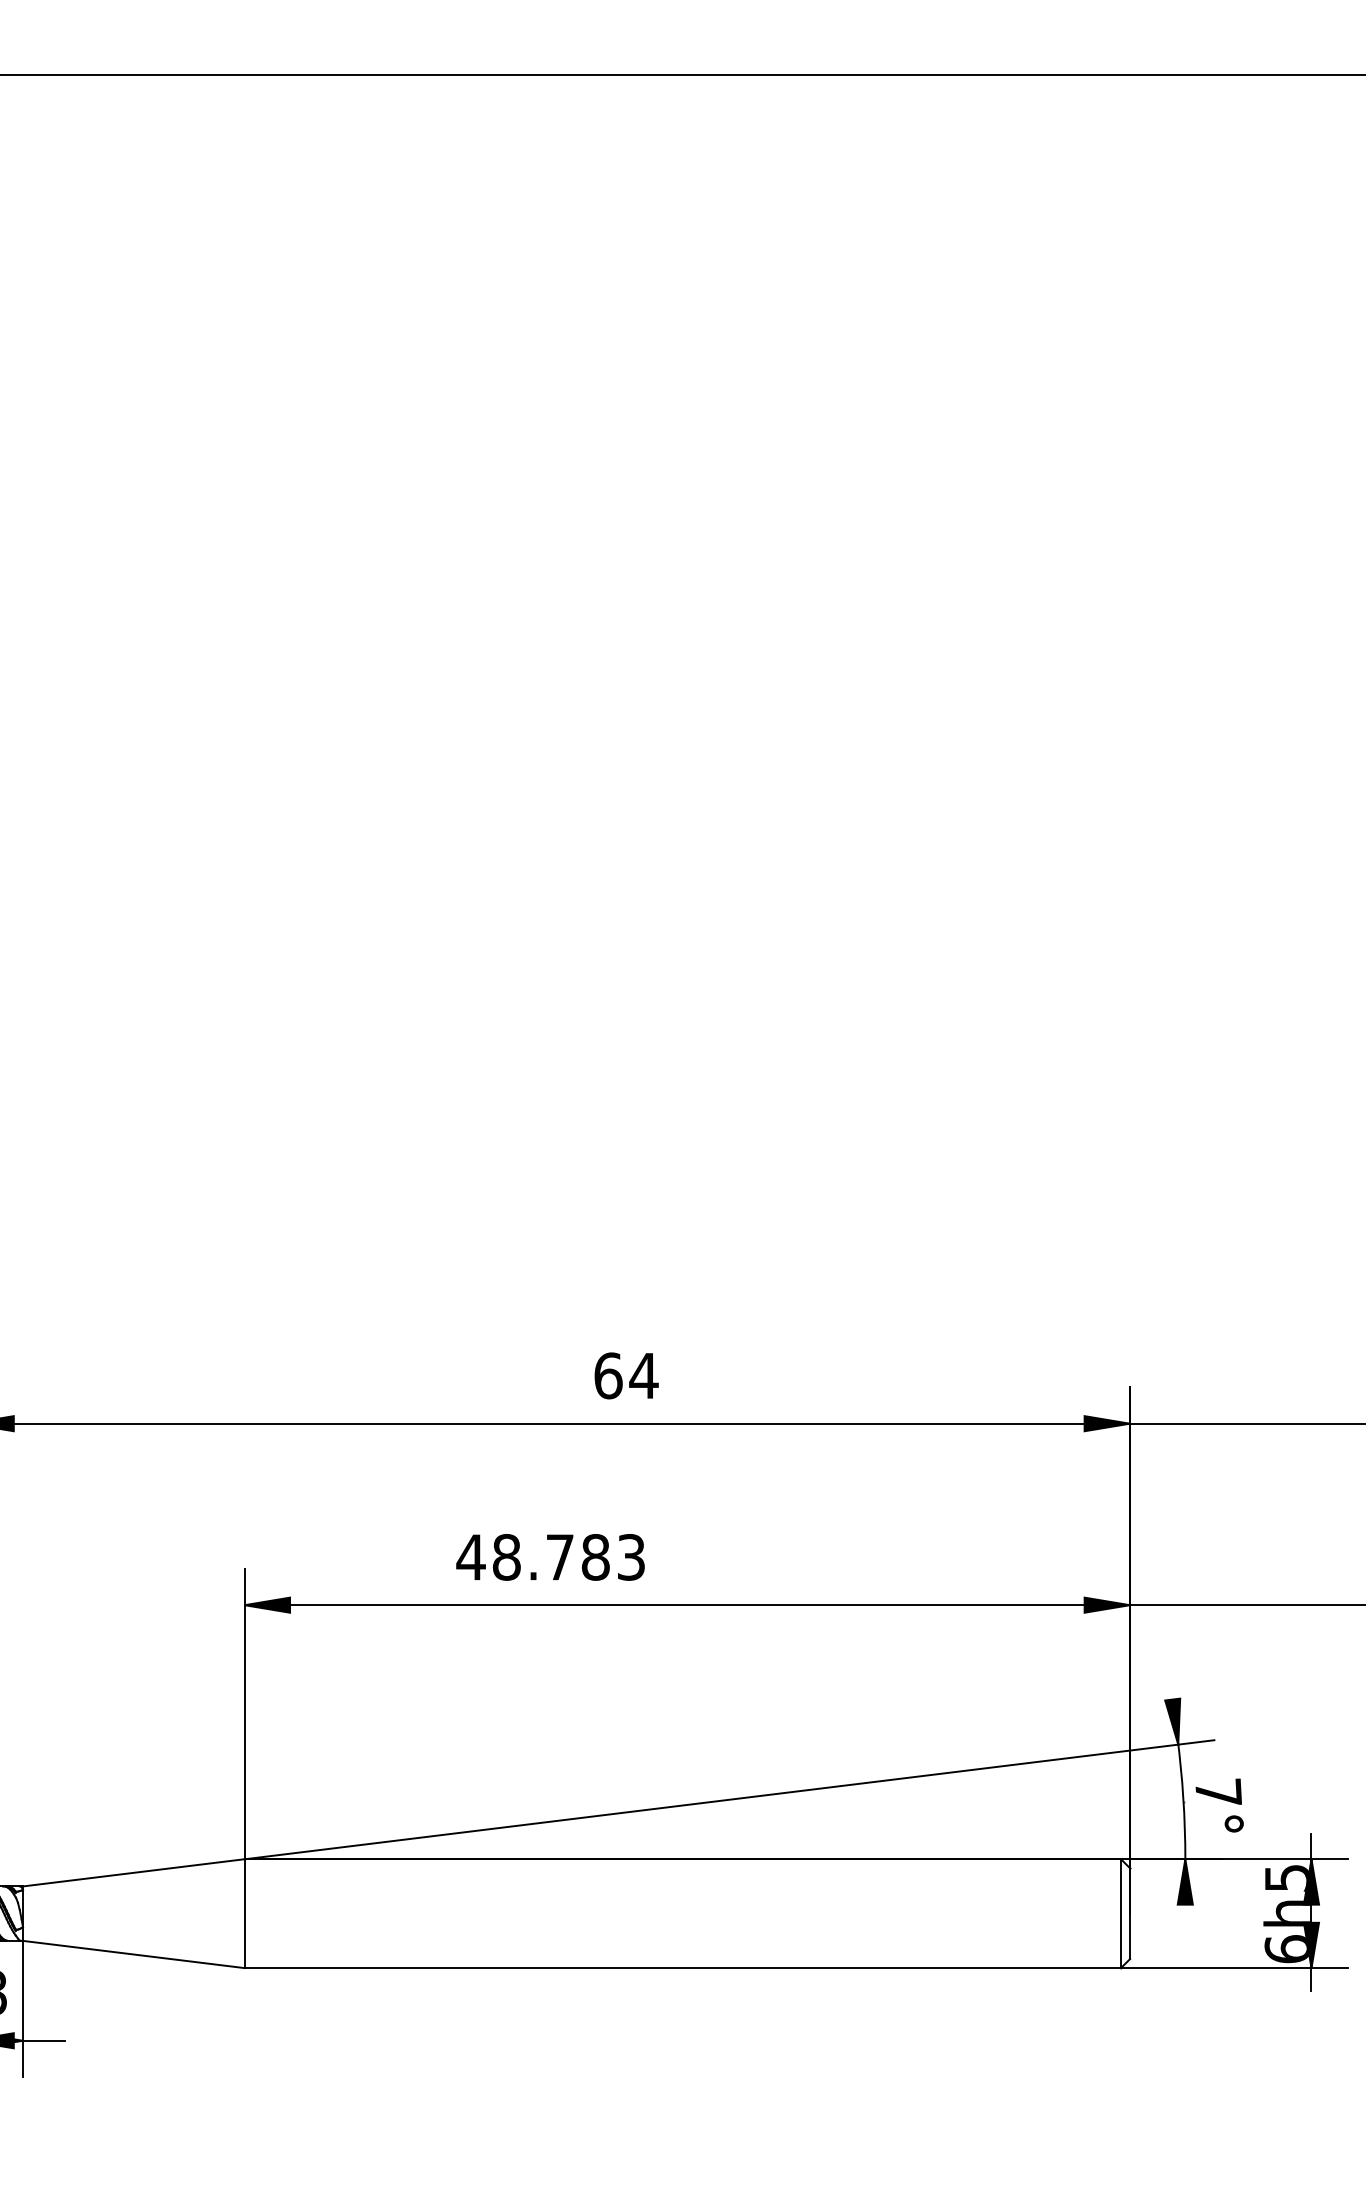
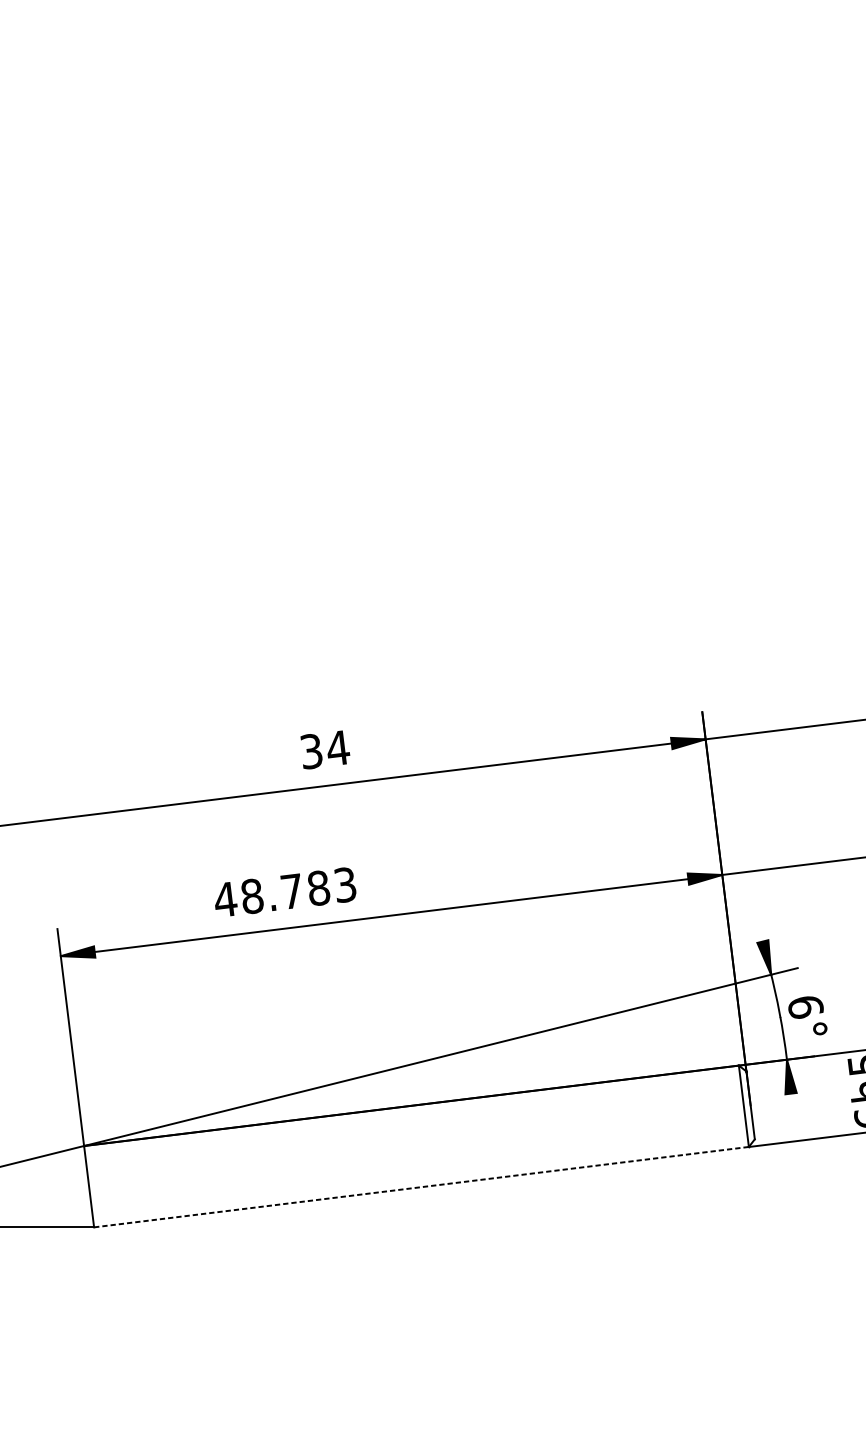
text: (608, 1375) -> (311, 751), 64 -> 34
text: (1218, 1792) -> (805, 1006), 7° -> 6°
line: (683, 1968) -> (422, 1187), solid -> dashed

